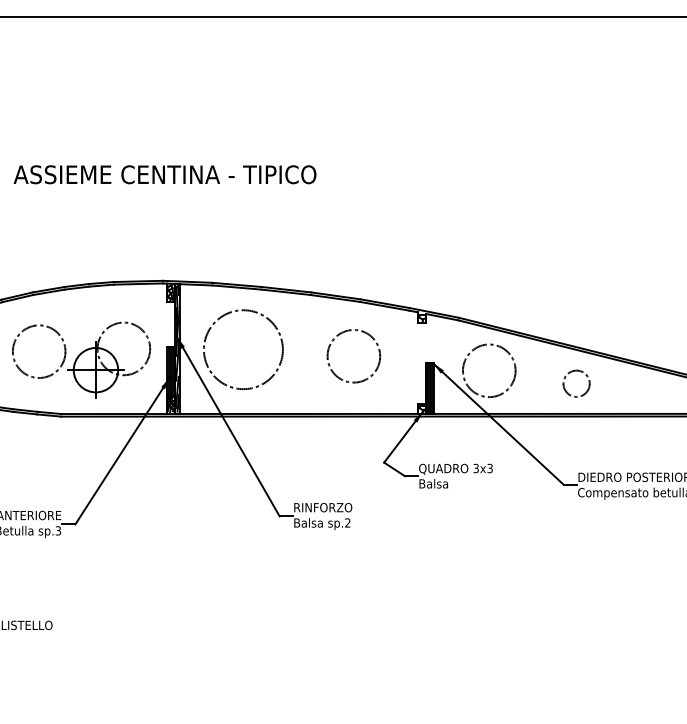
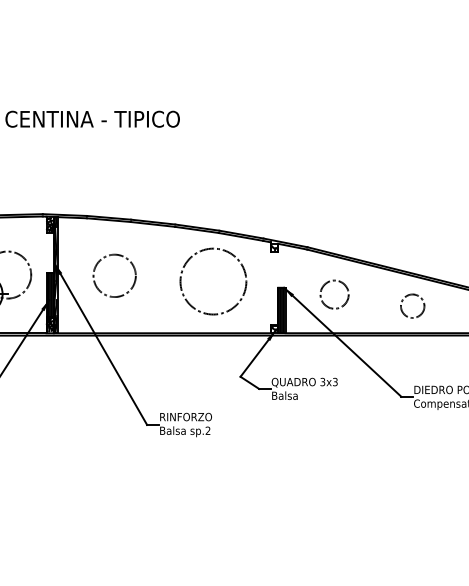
circle: (243, 349) -> (114, 275), size x0.6
circle: (353, 356) -> (213, 281), size x1.4
circle: (489, 370) -> (334, 294), size x0.6

